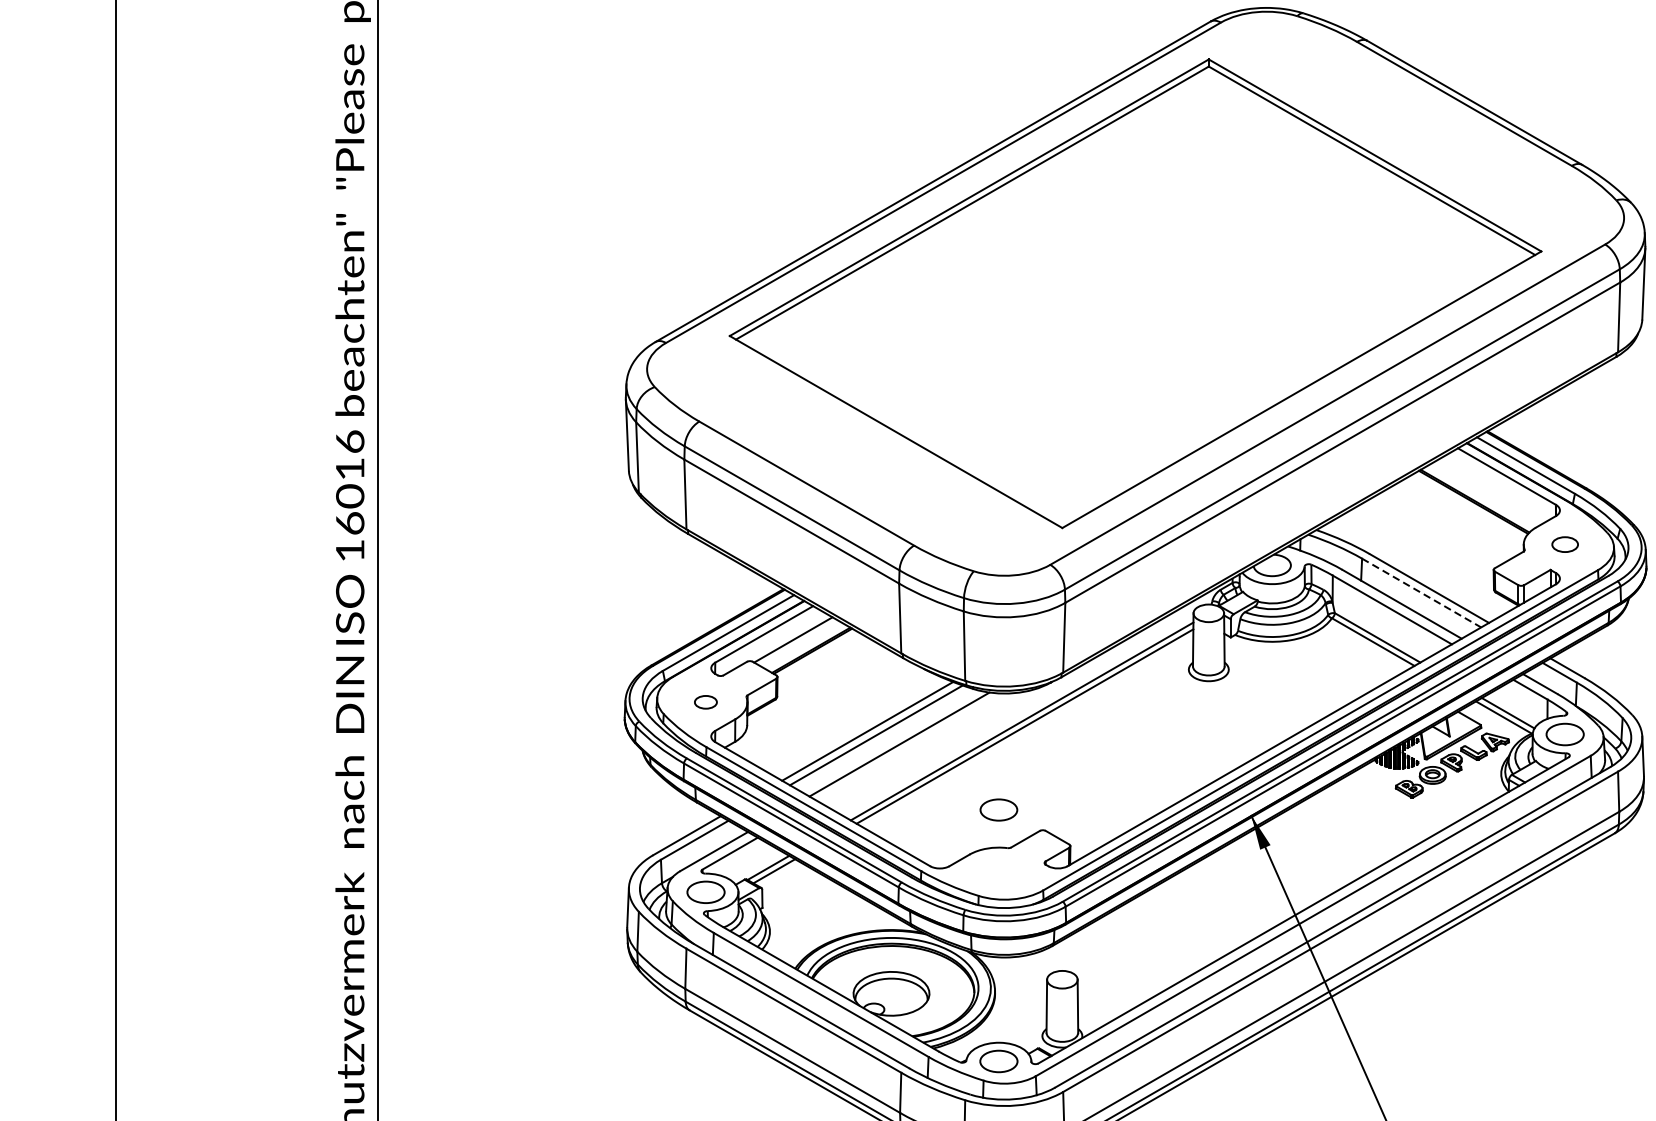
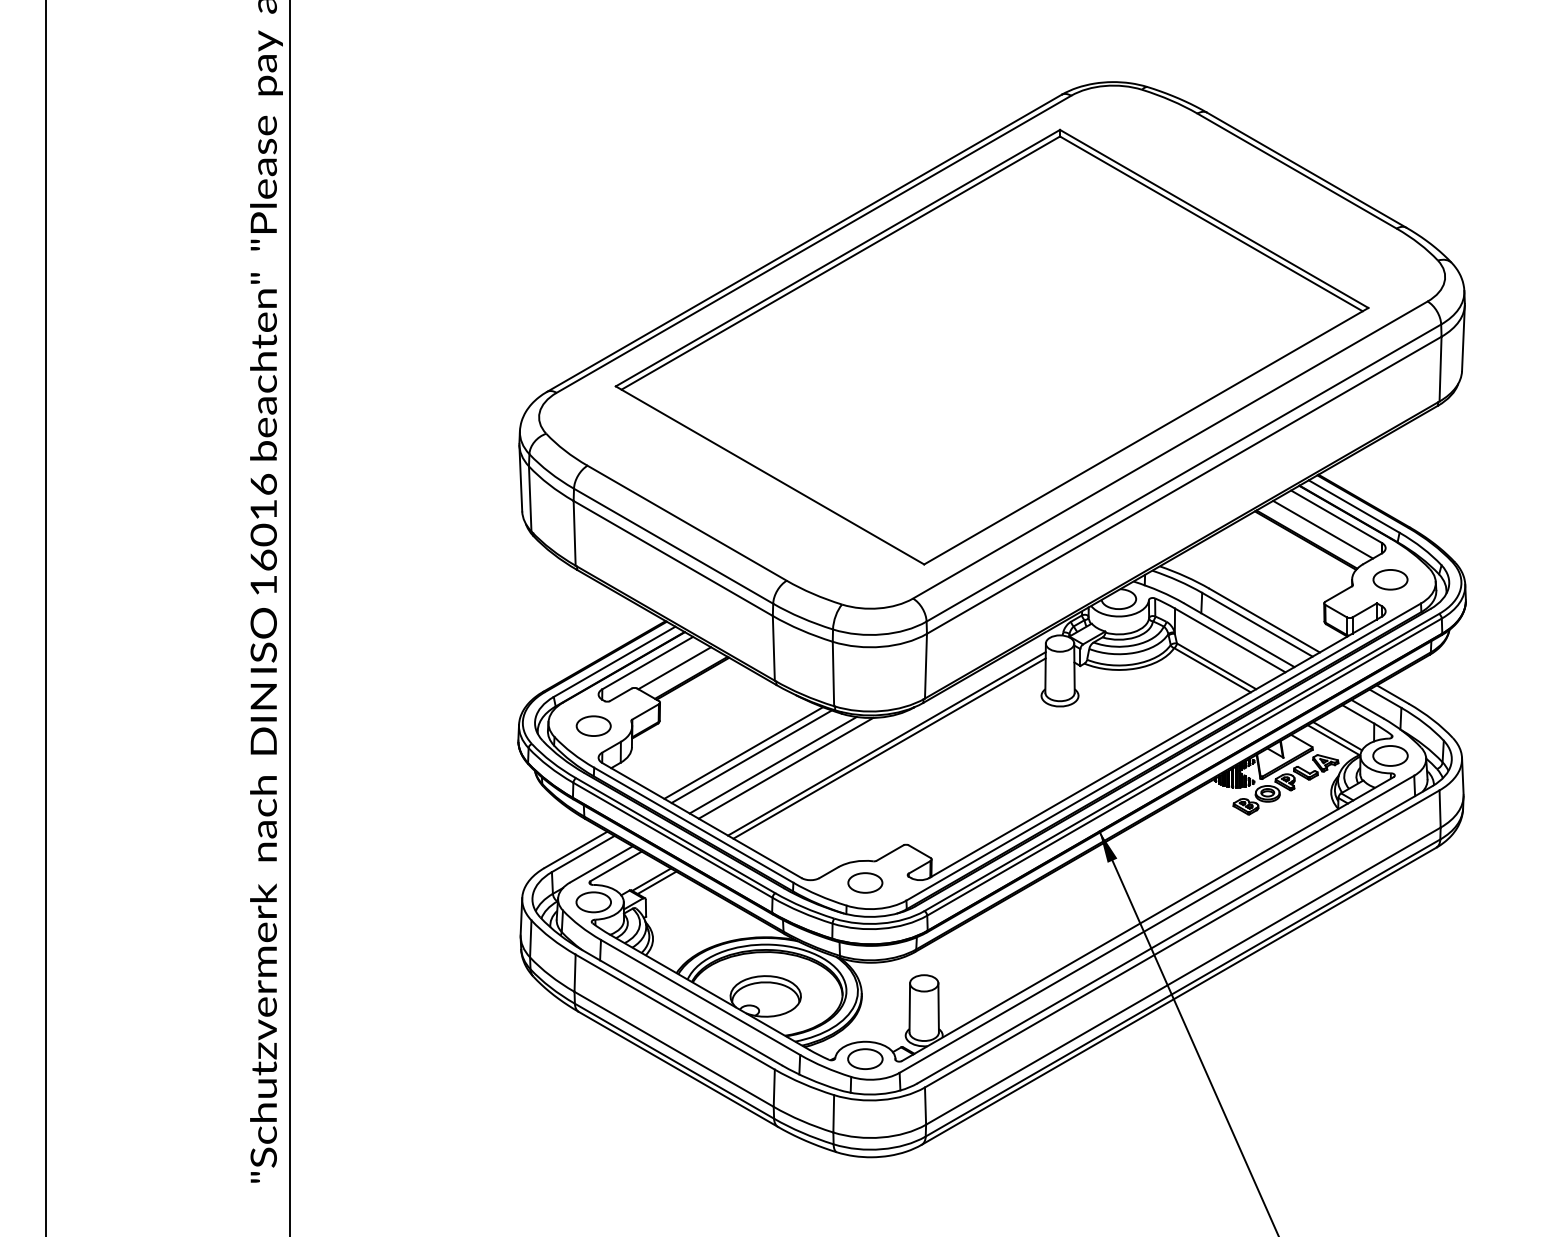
line: (1492, 490) -> (1323, 529), added
part: (1565, 544) -> (1390, 579), size x1.43
line: (1421, 592) -> (1257, 624), dashed -> solid
part: (705, 701) -> (593, 725), size x1.67
line: (912, 746) -> (785, 767), added
part: (999, 809) -> (865, 882), moved

